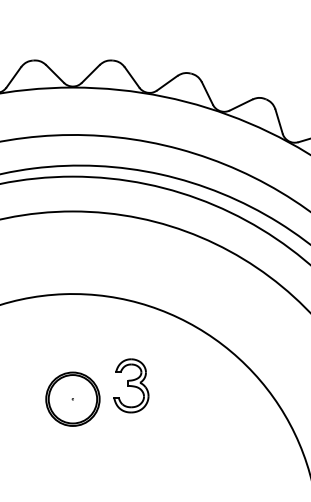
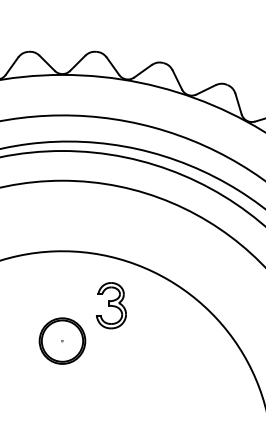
part: (131, 385) -> (111, 305), moved

